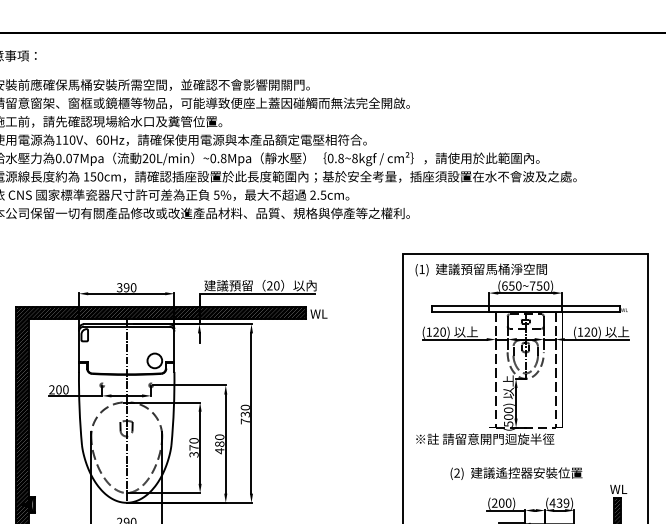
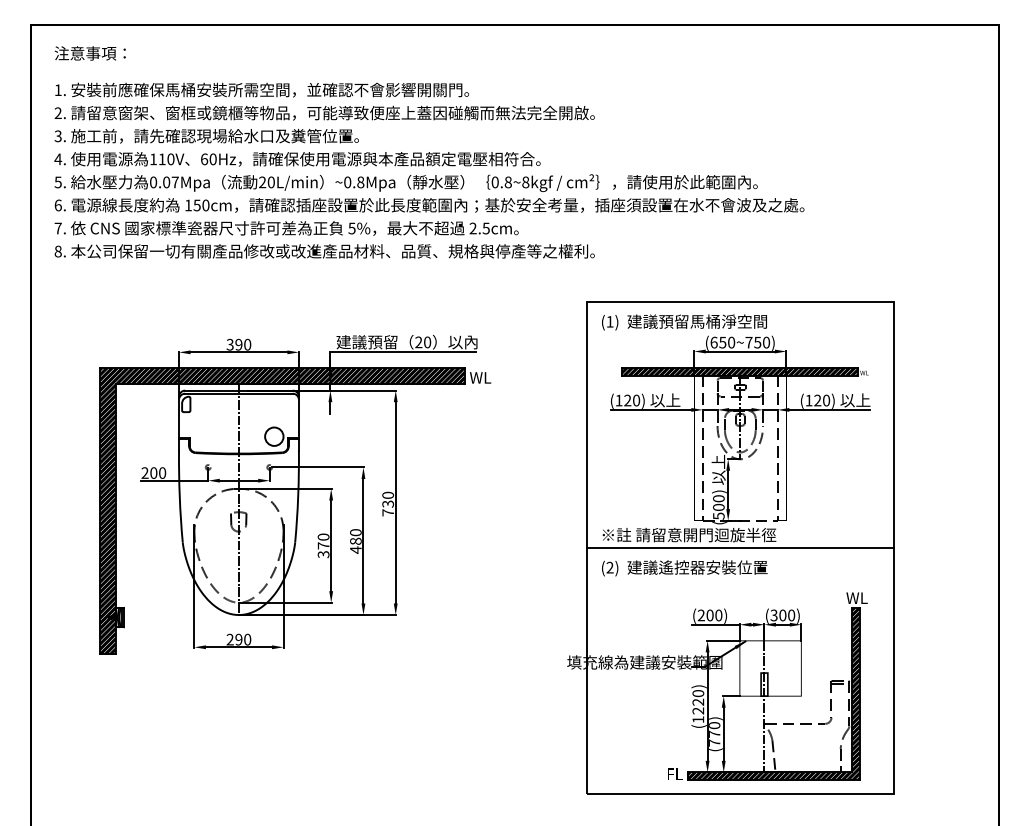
hatch: (525, 309) -> (740, 371), added
line: (525, 449) -> (740, 547), added
text: (516, 473) -> (684, 568), moved
text: (559, 503) -> (782, 615), (439) -> (300)

